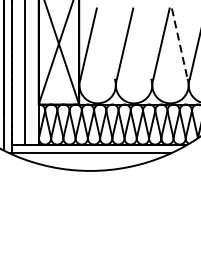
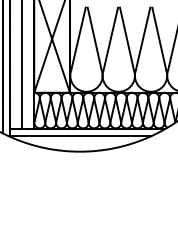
line: (106, 43) -> (94, 38), added
line: (142, 43) -> (126, 38), added
line: (180, 43) -> (159, 38), dashed -> solid

